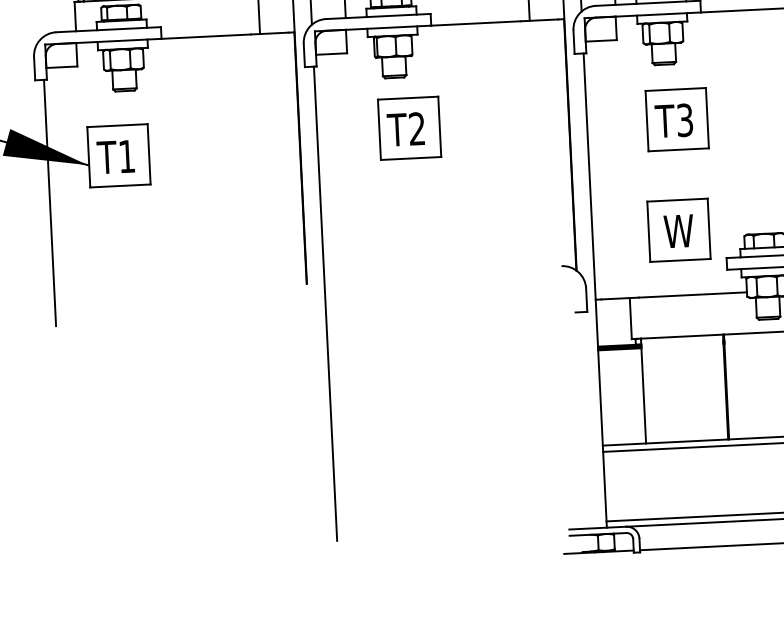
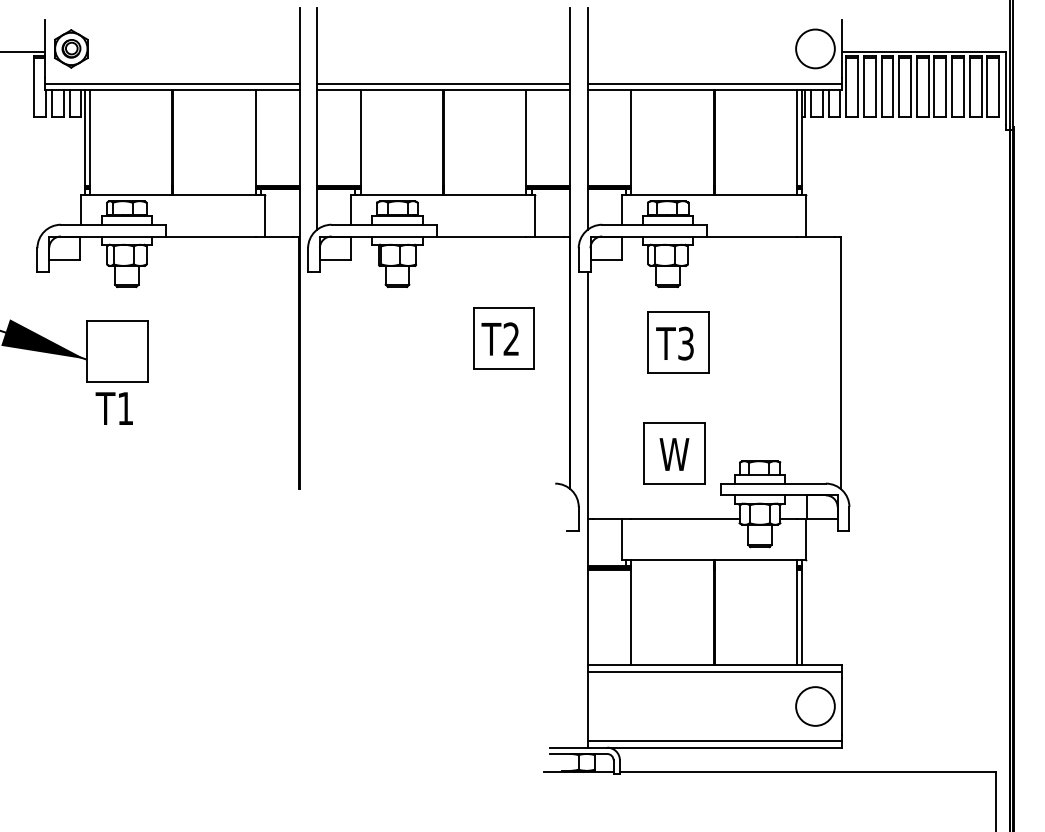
part: (409, 128) -> (503, 338), moved
text: (114, 156) -> (113, 408), moved
line: (50, 202) -> (46, 394), removed
line: (325, 303) -> (317, 509), removed

